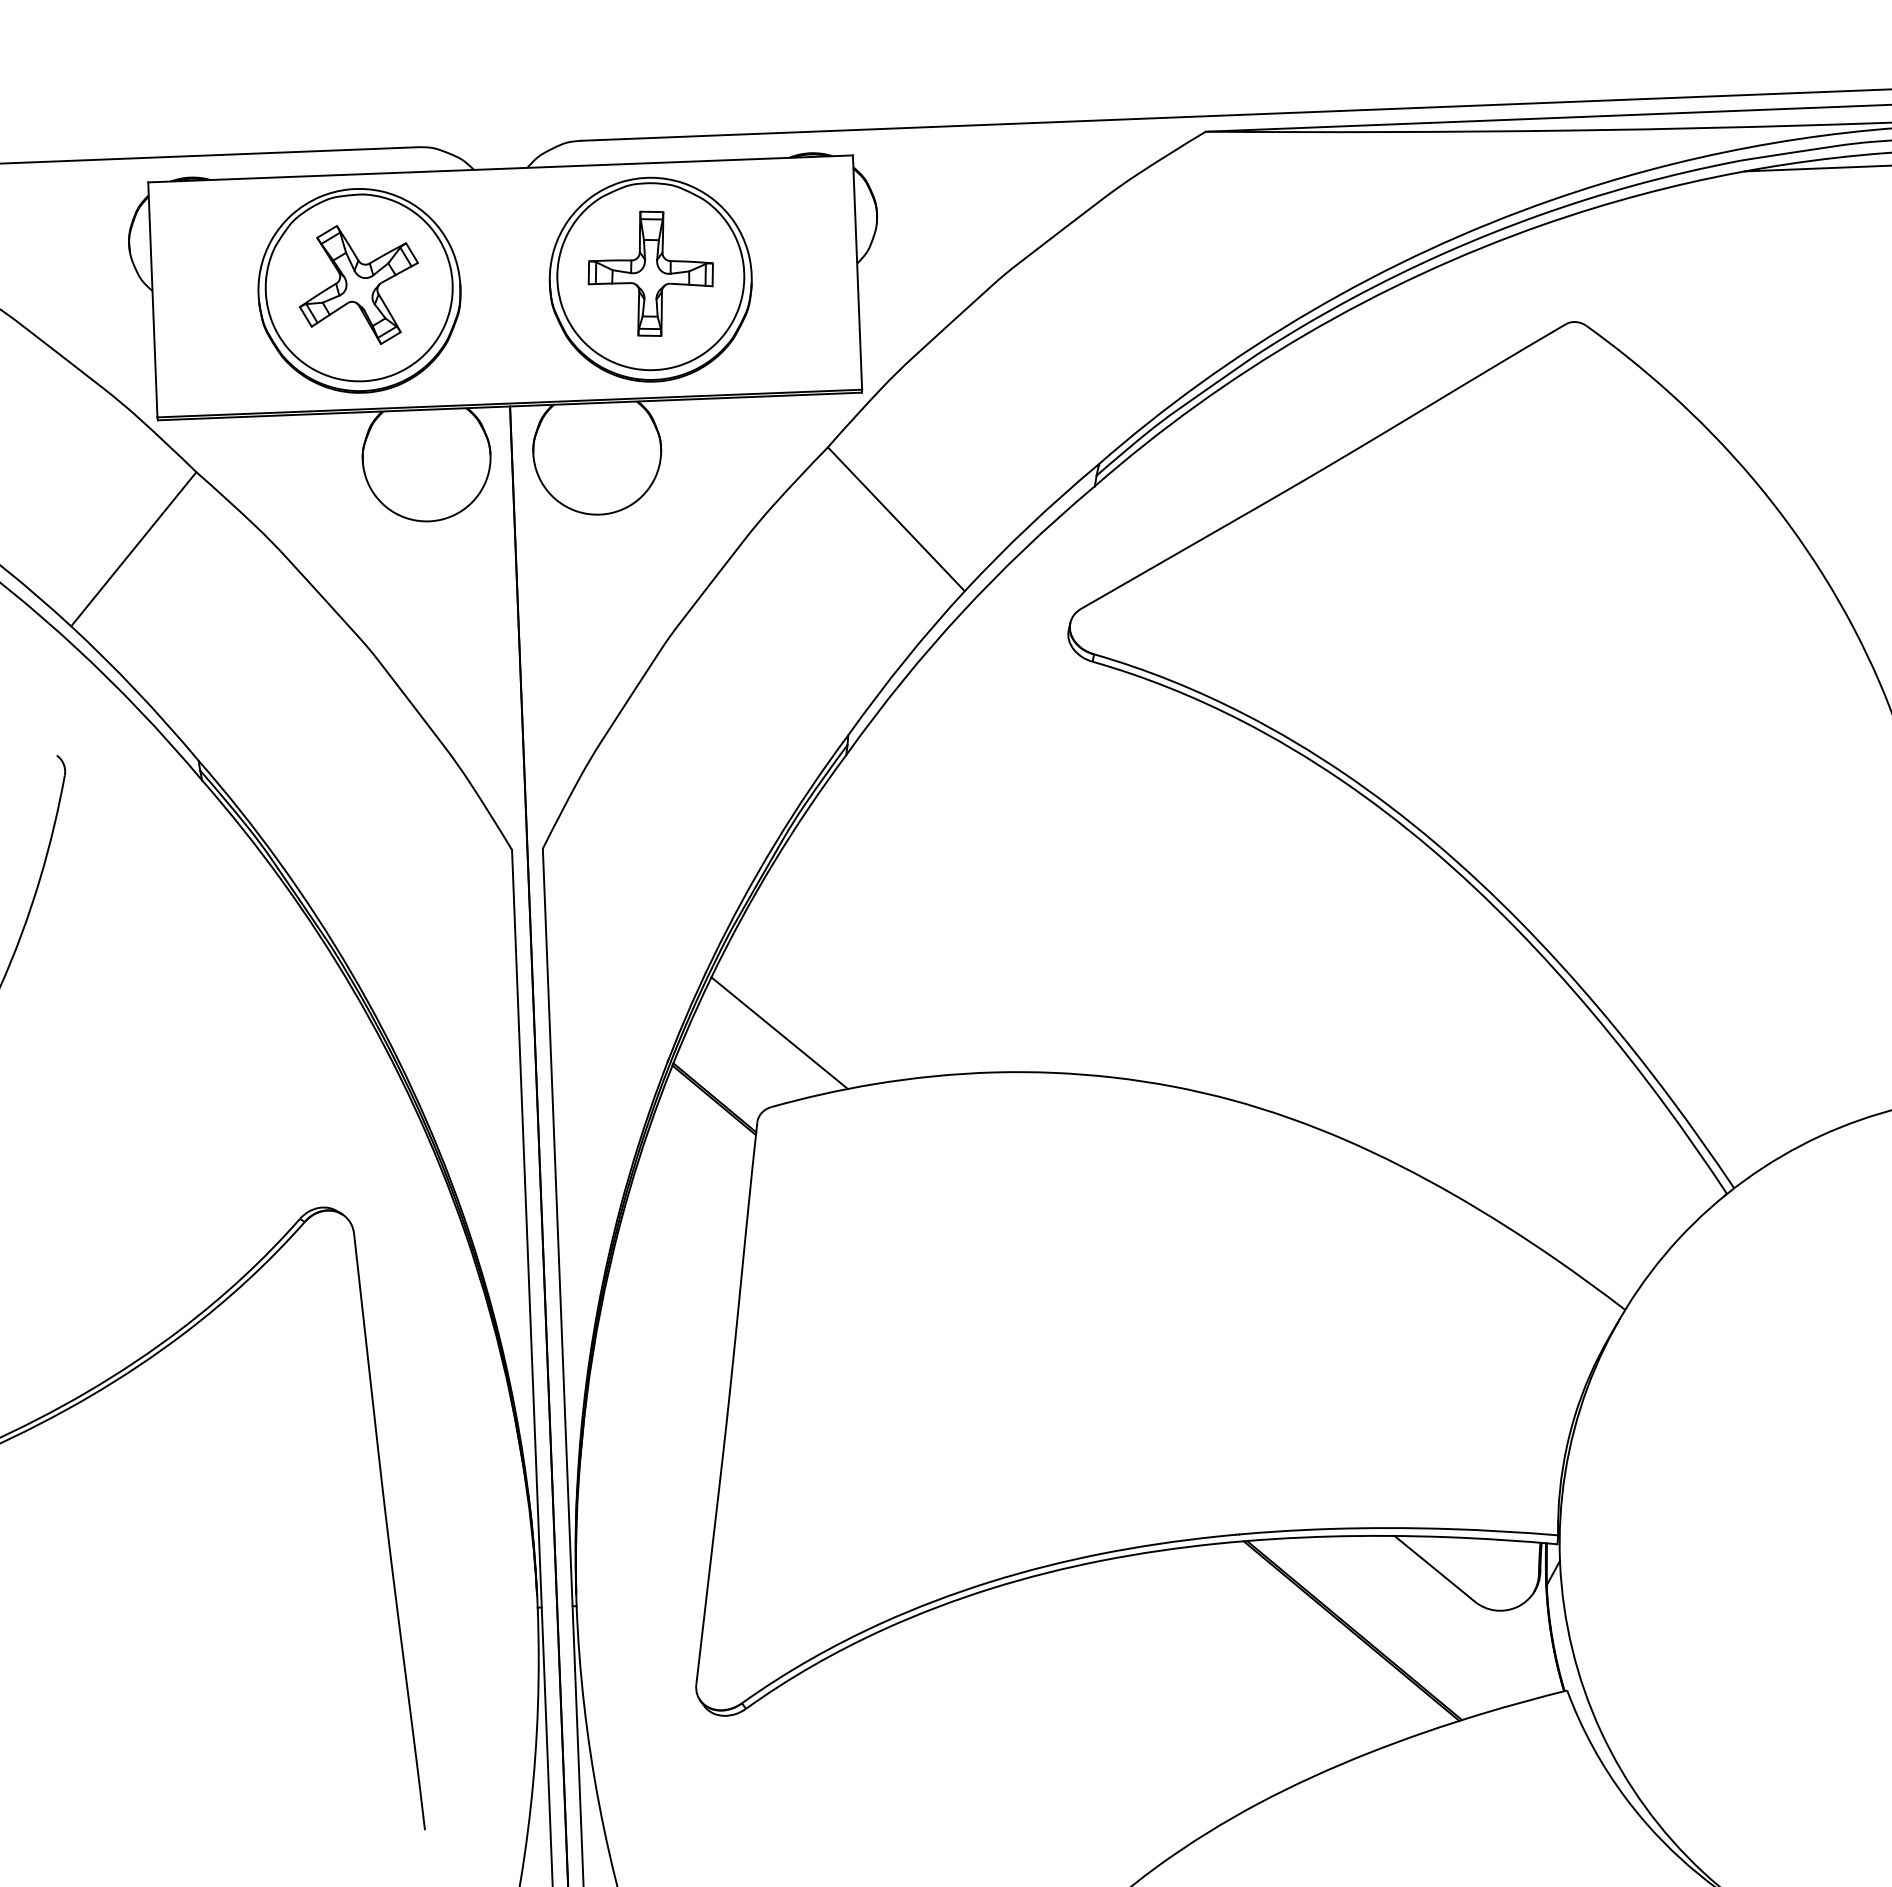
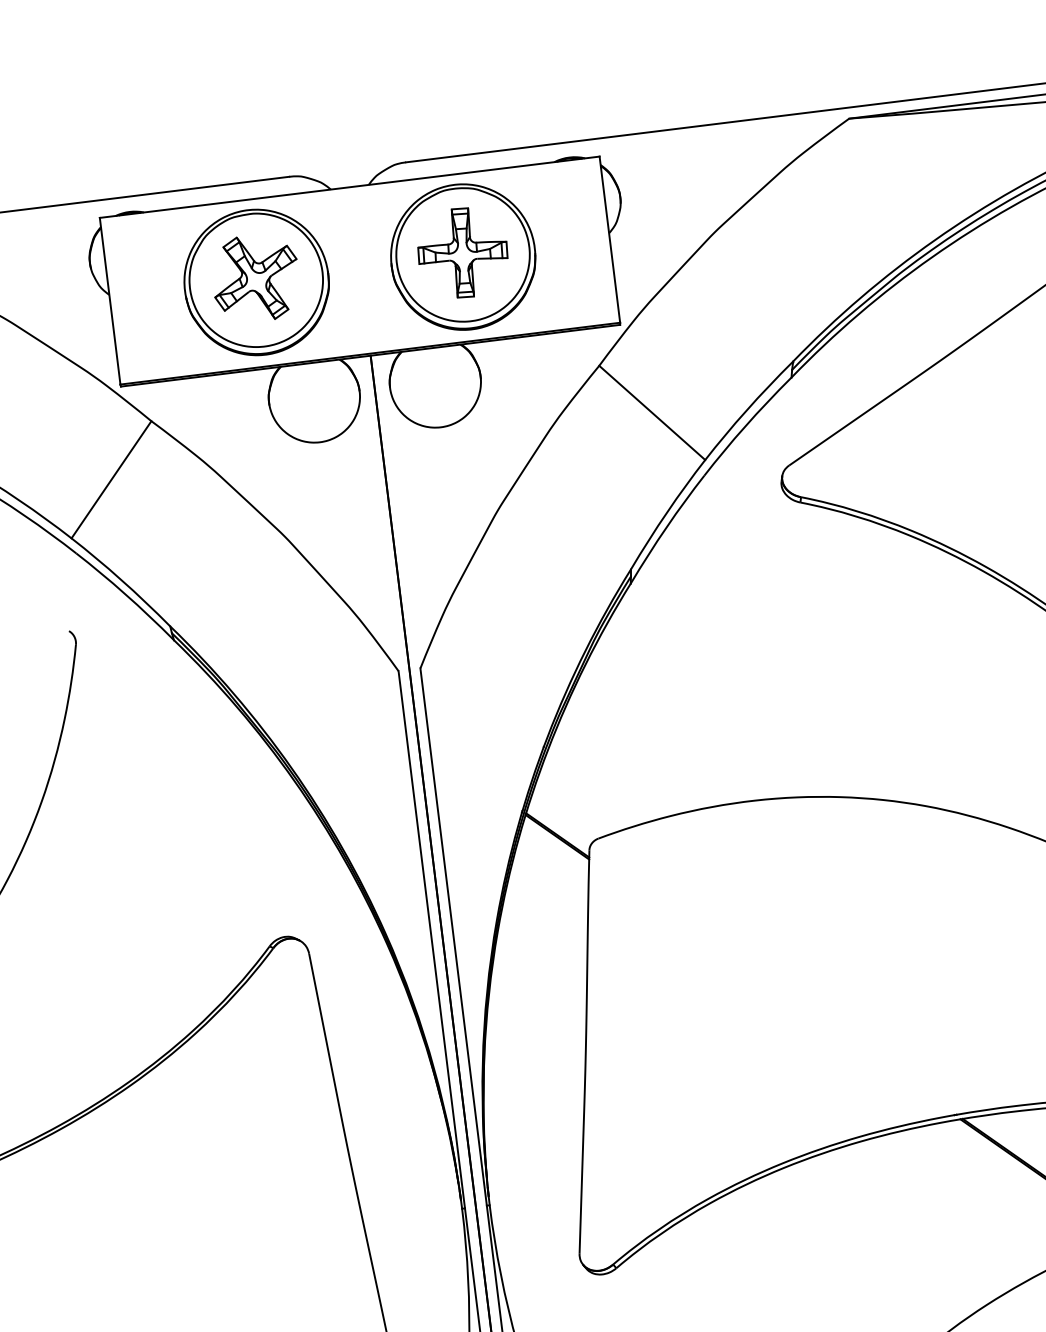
line: (779, 1032) -> (599, 785), removed

